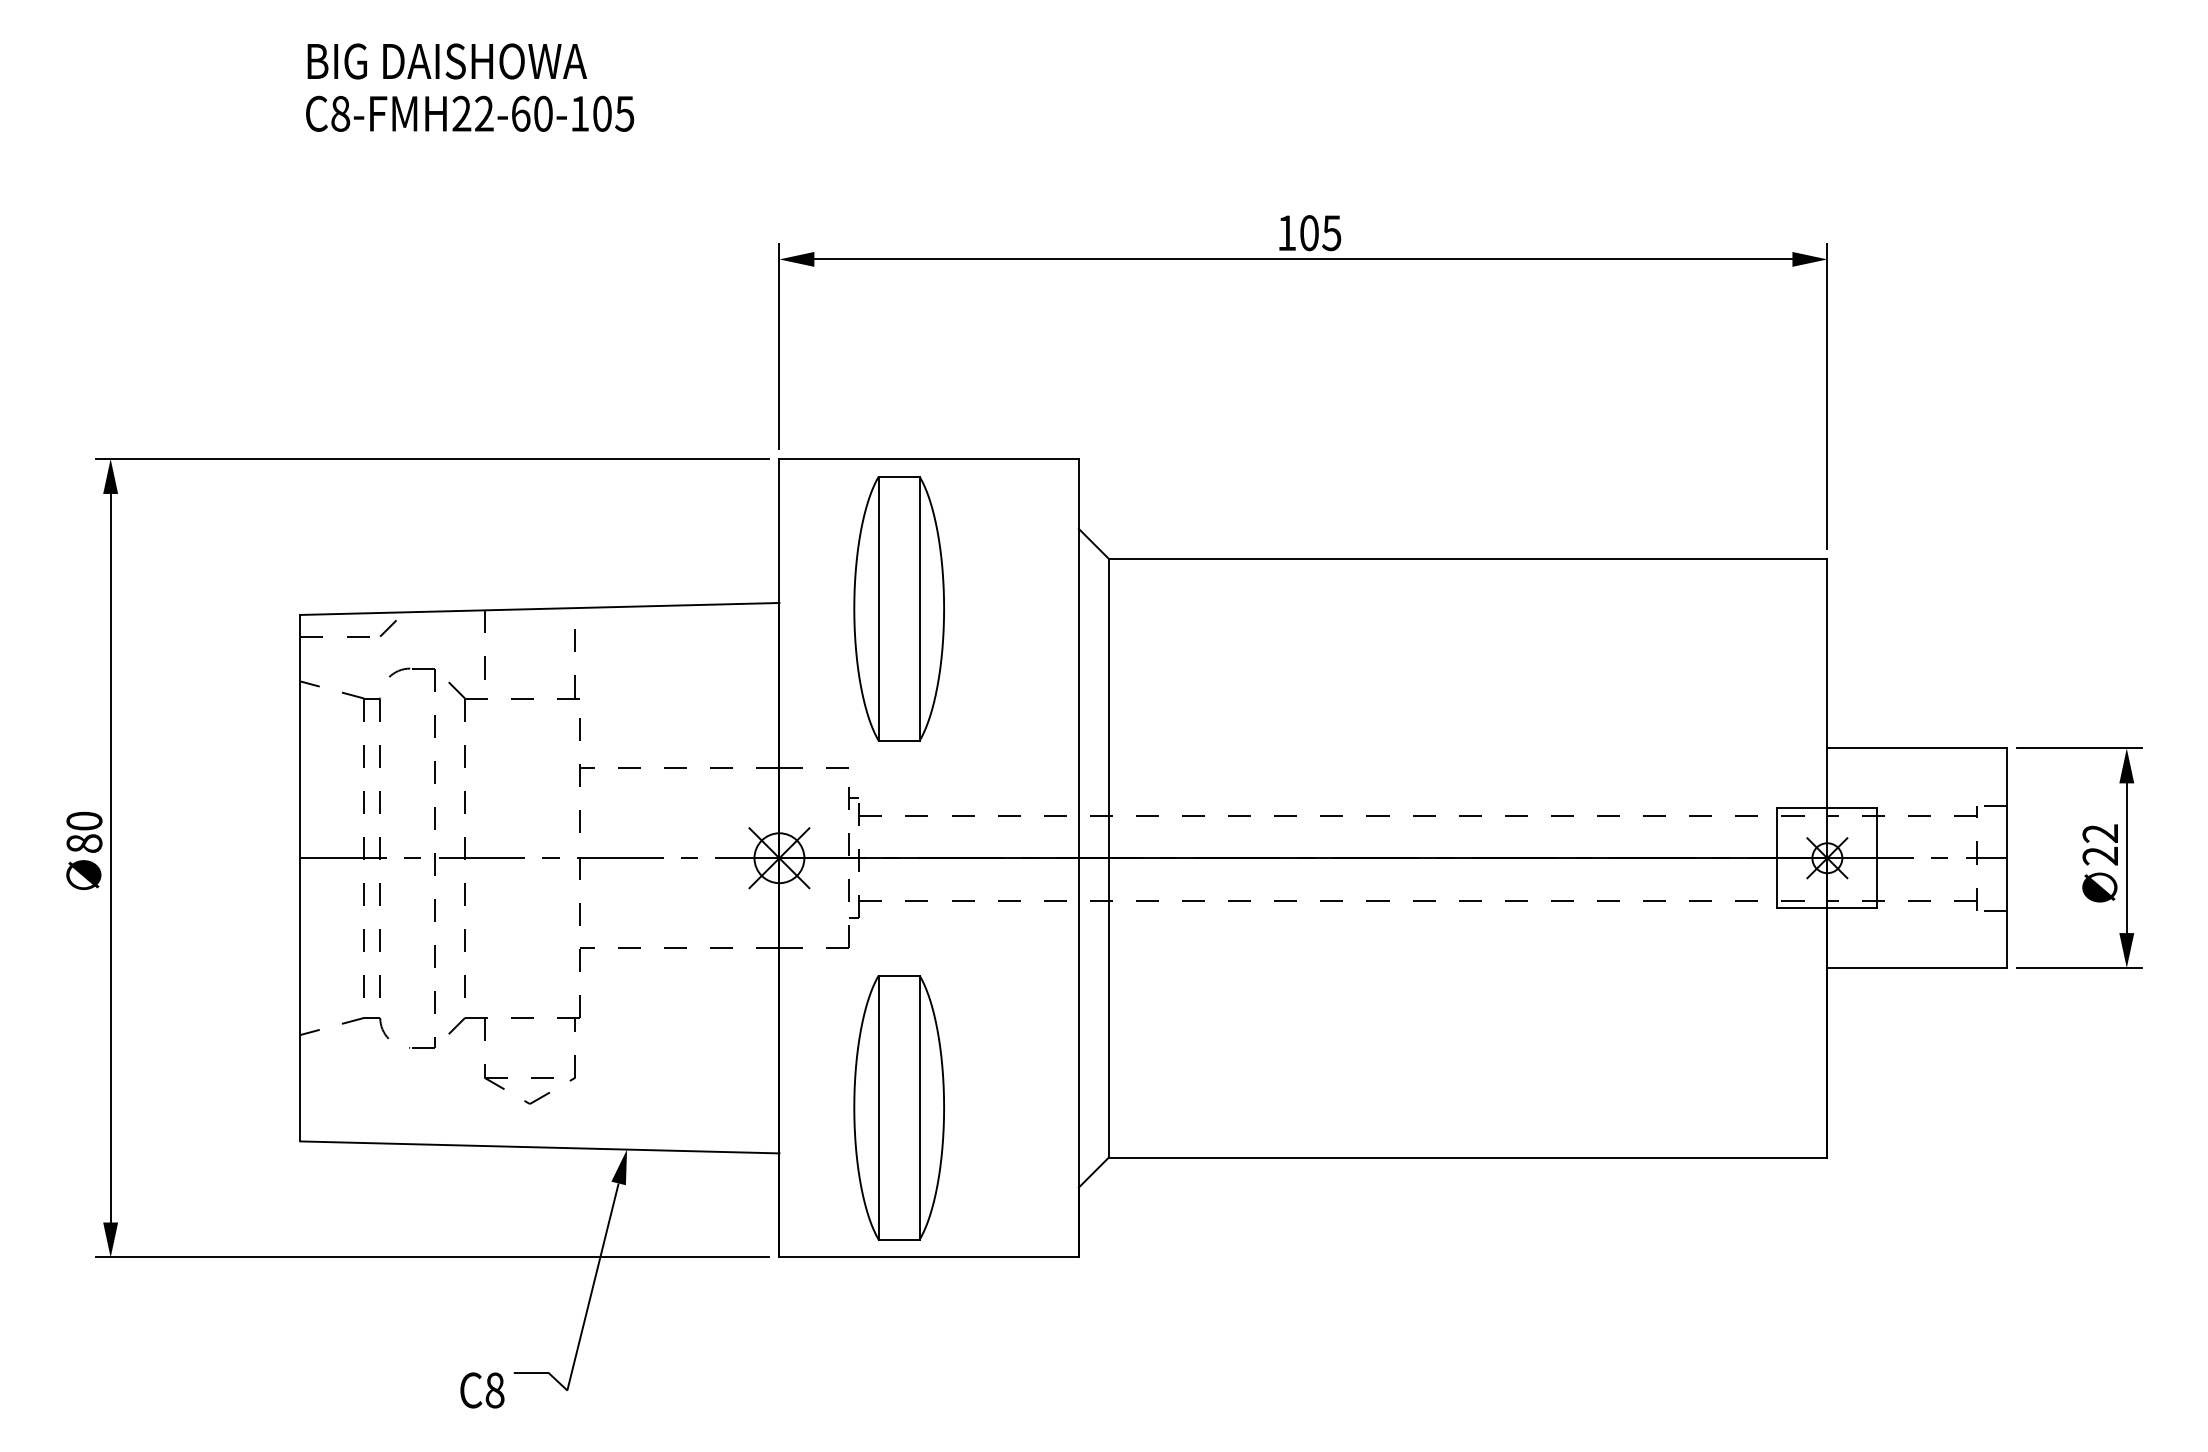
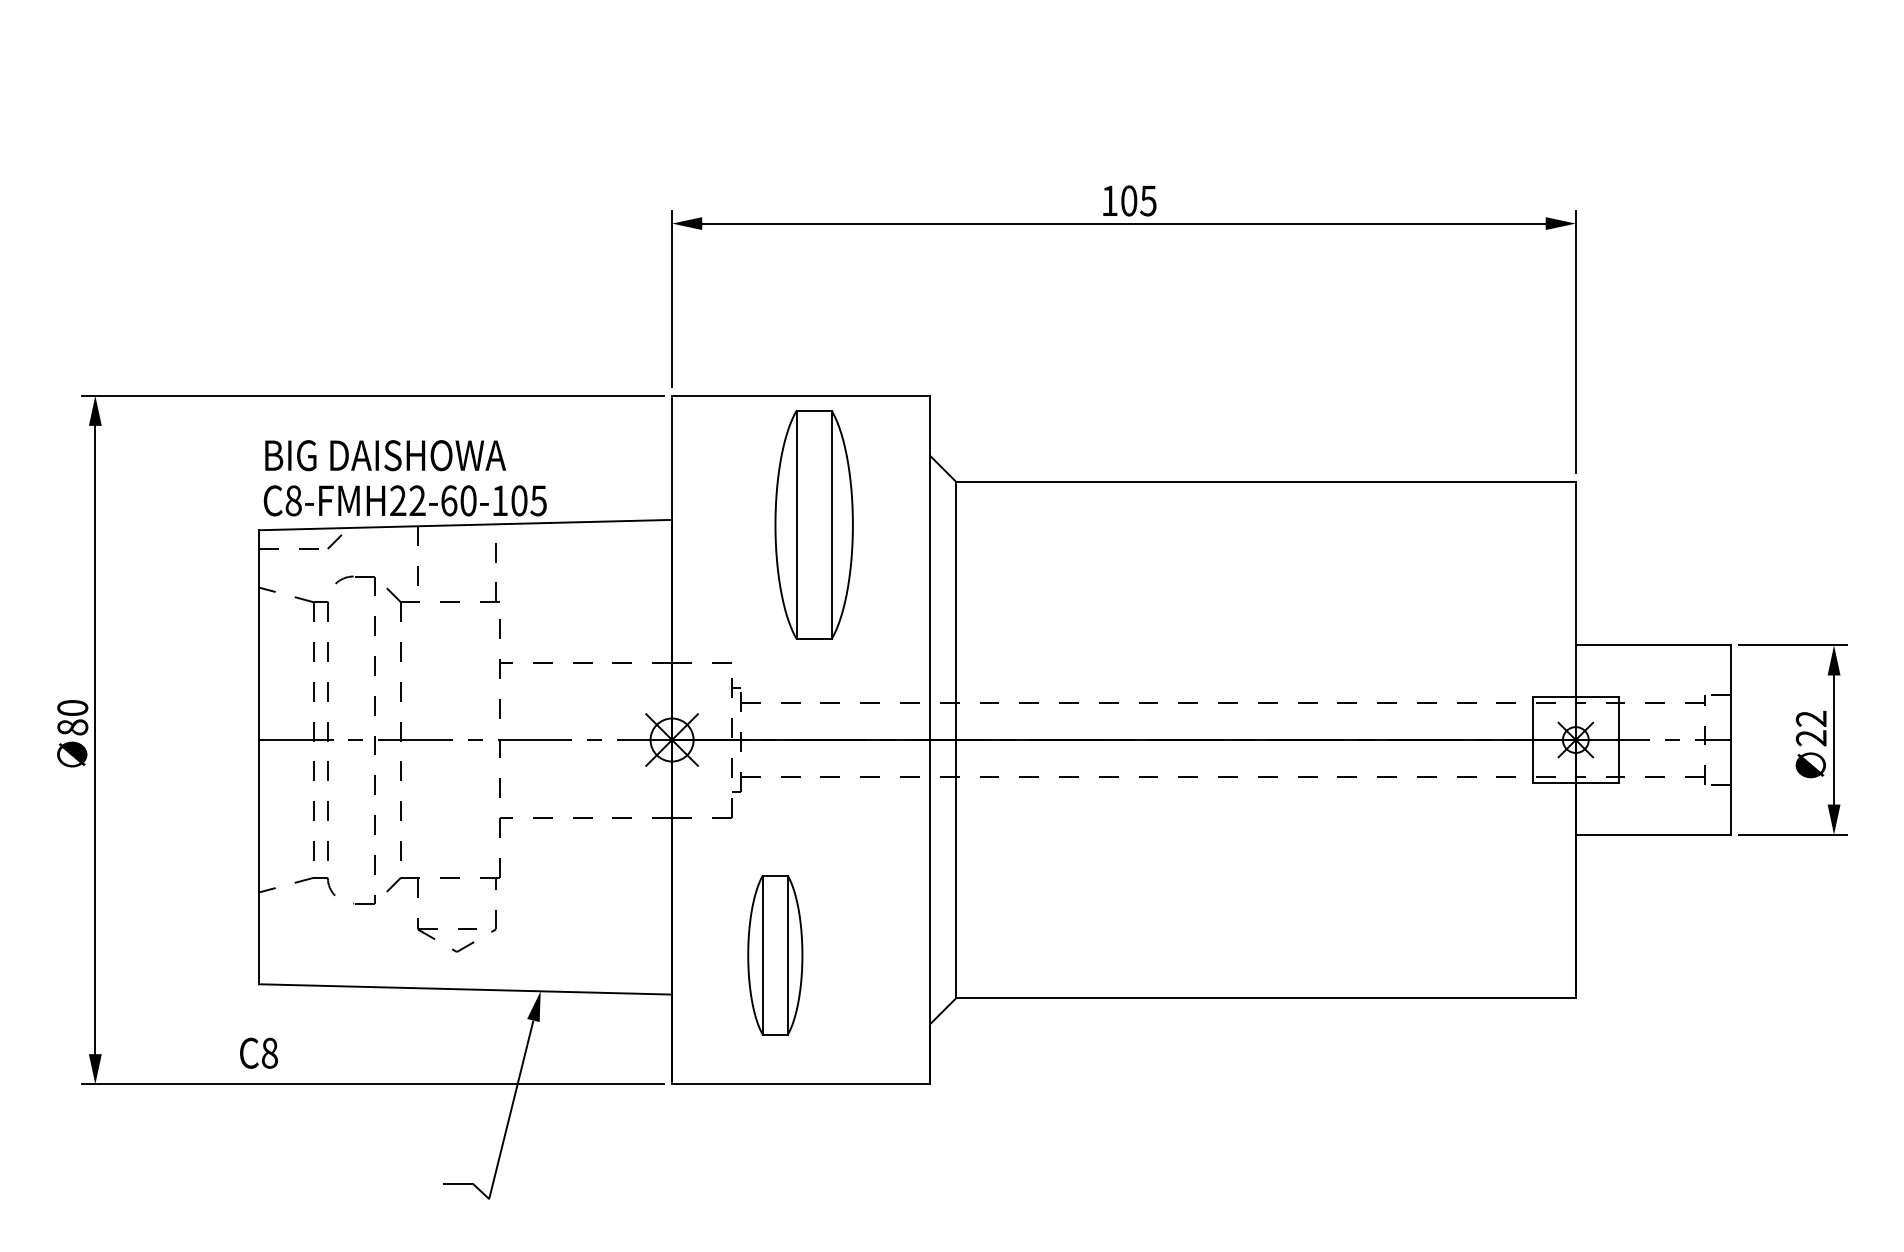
text: (470, 87) -> (405, 478), moved
part: (898, 608) -> (813, 524), moved
part: (898, 1107) -> (774, 955), size x0.7
text: (482, 1390) -> (259, 1053), moved

